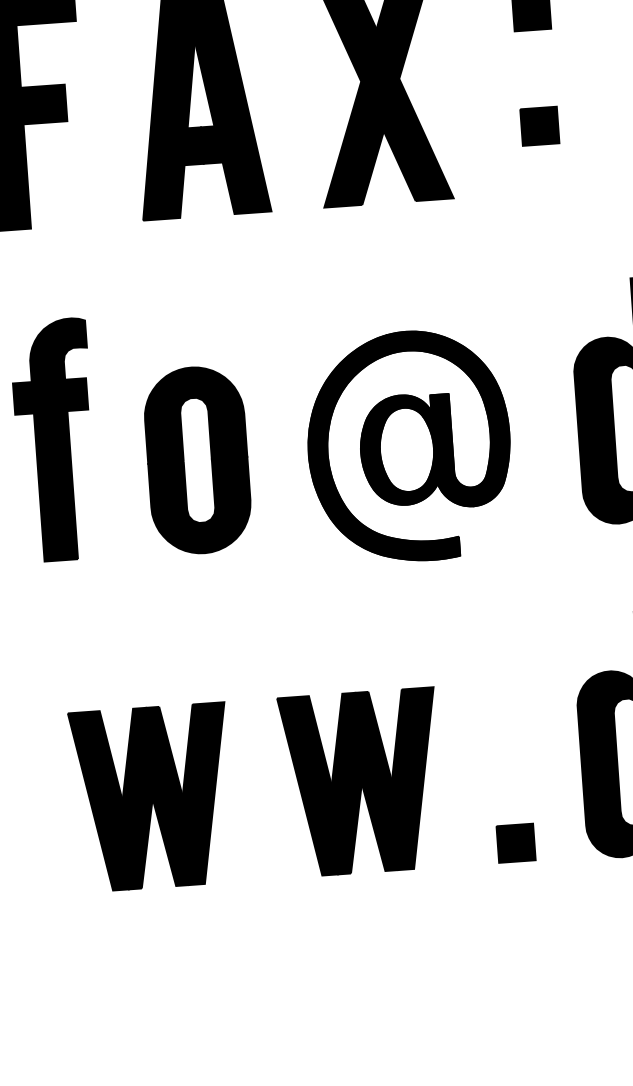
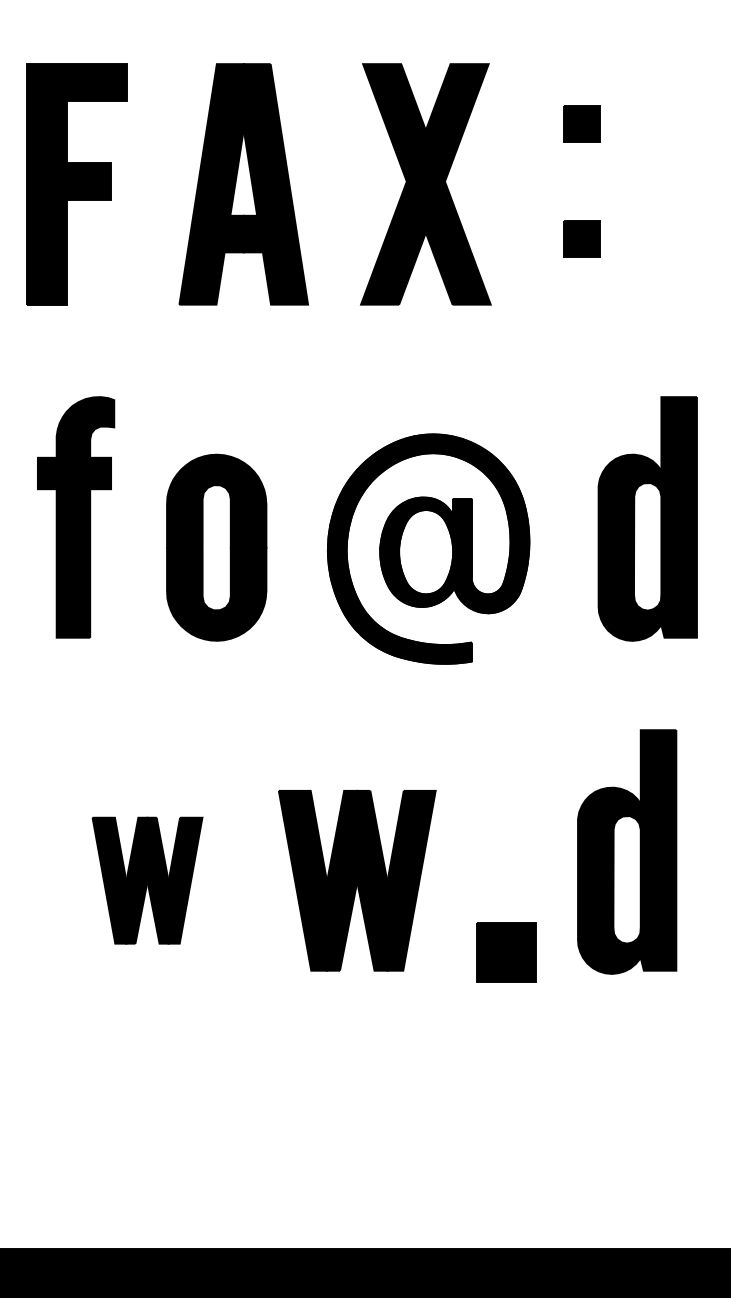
part: (152, 797) -> (147, 880), size x0.7
part: (515, 843) -> (506, 952), size x1.6

